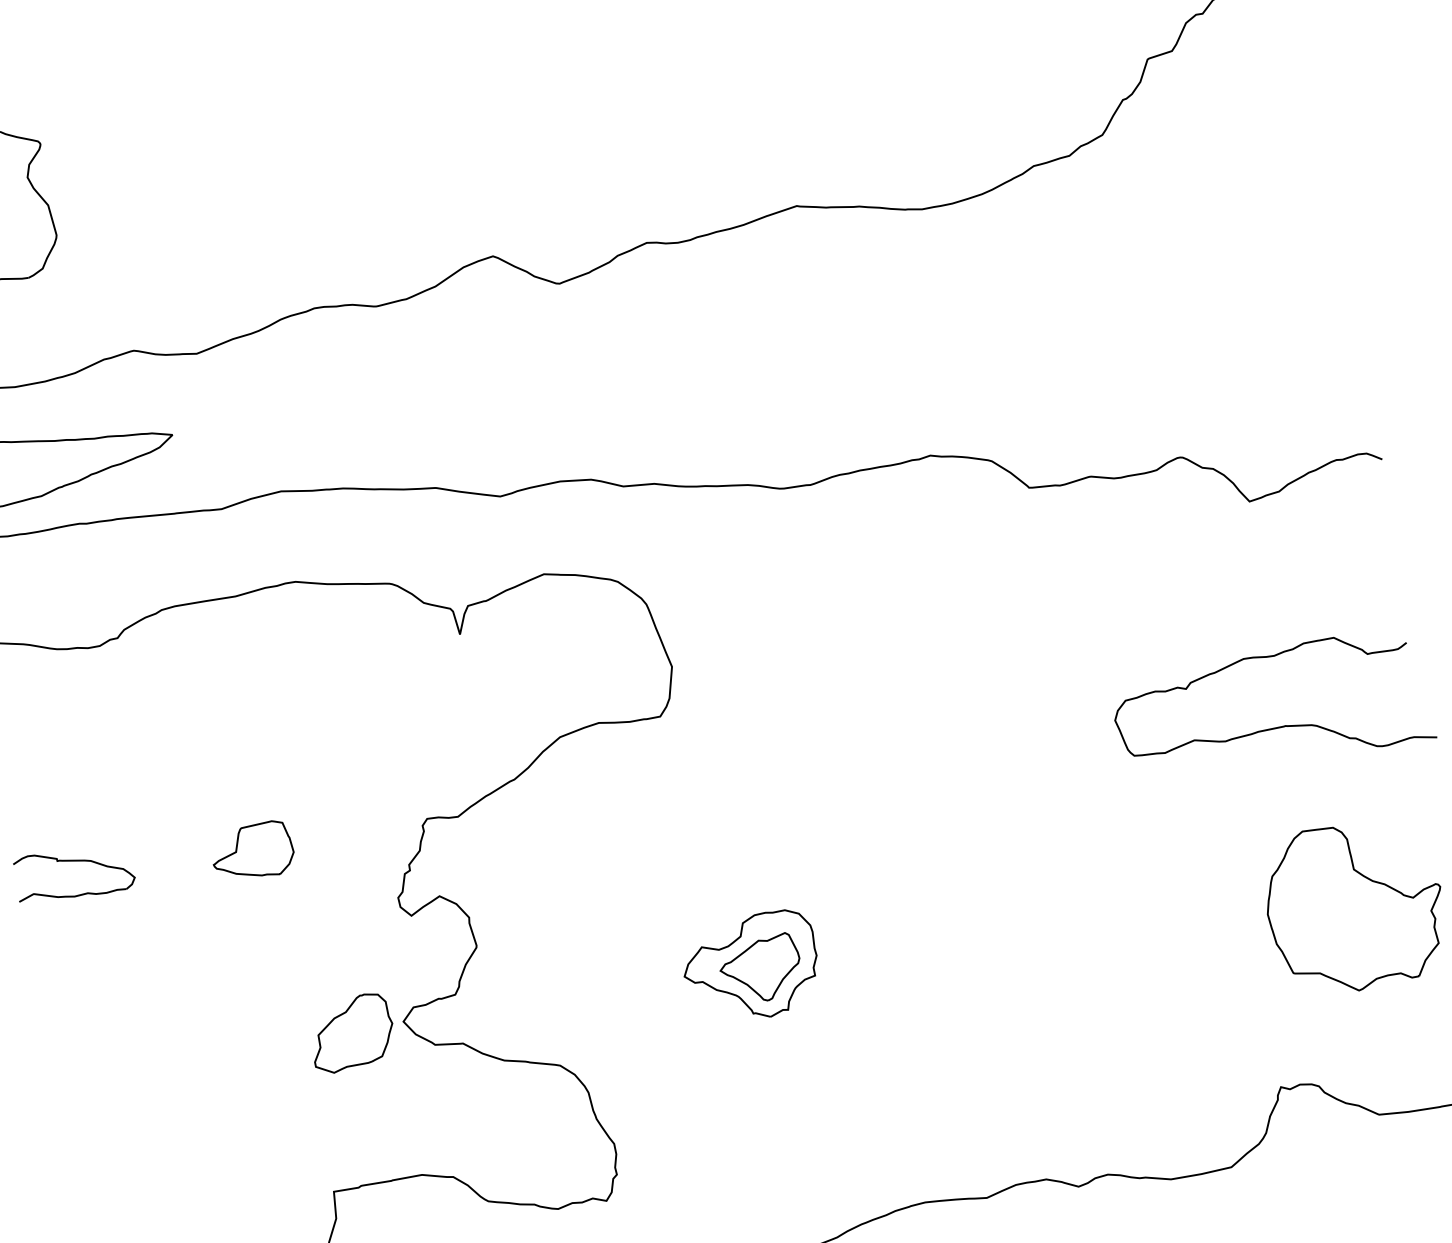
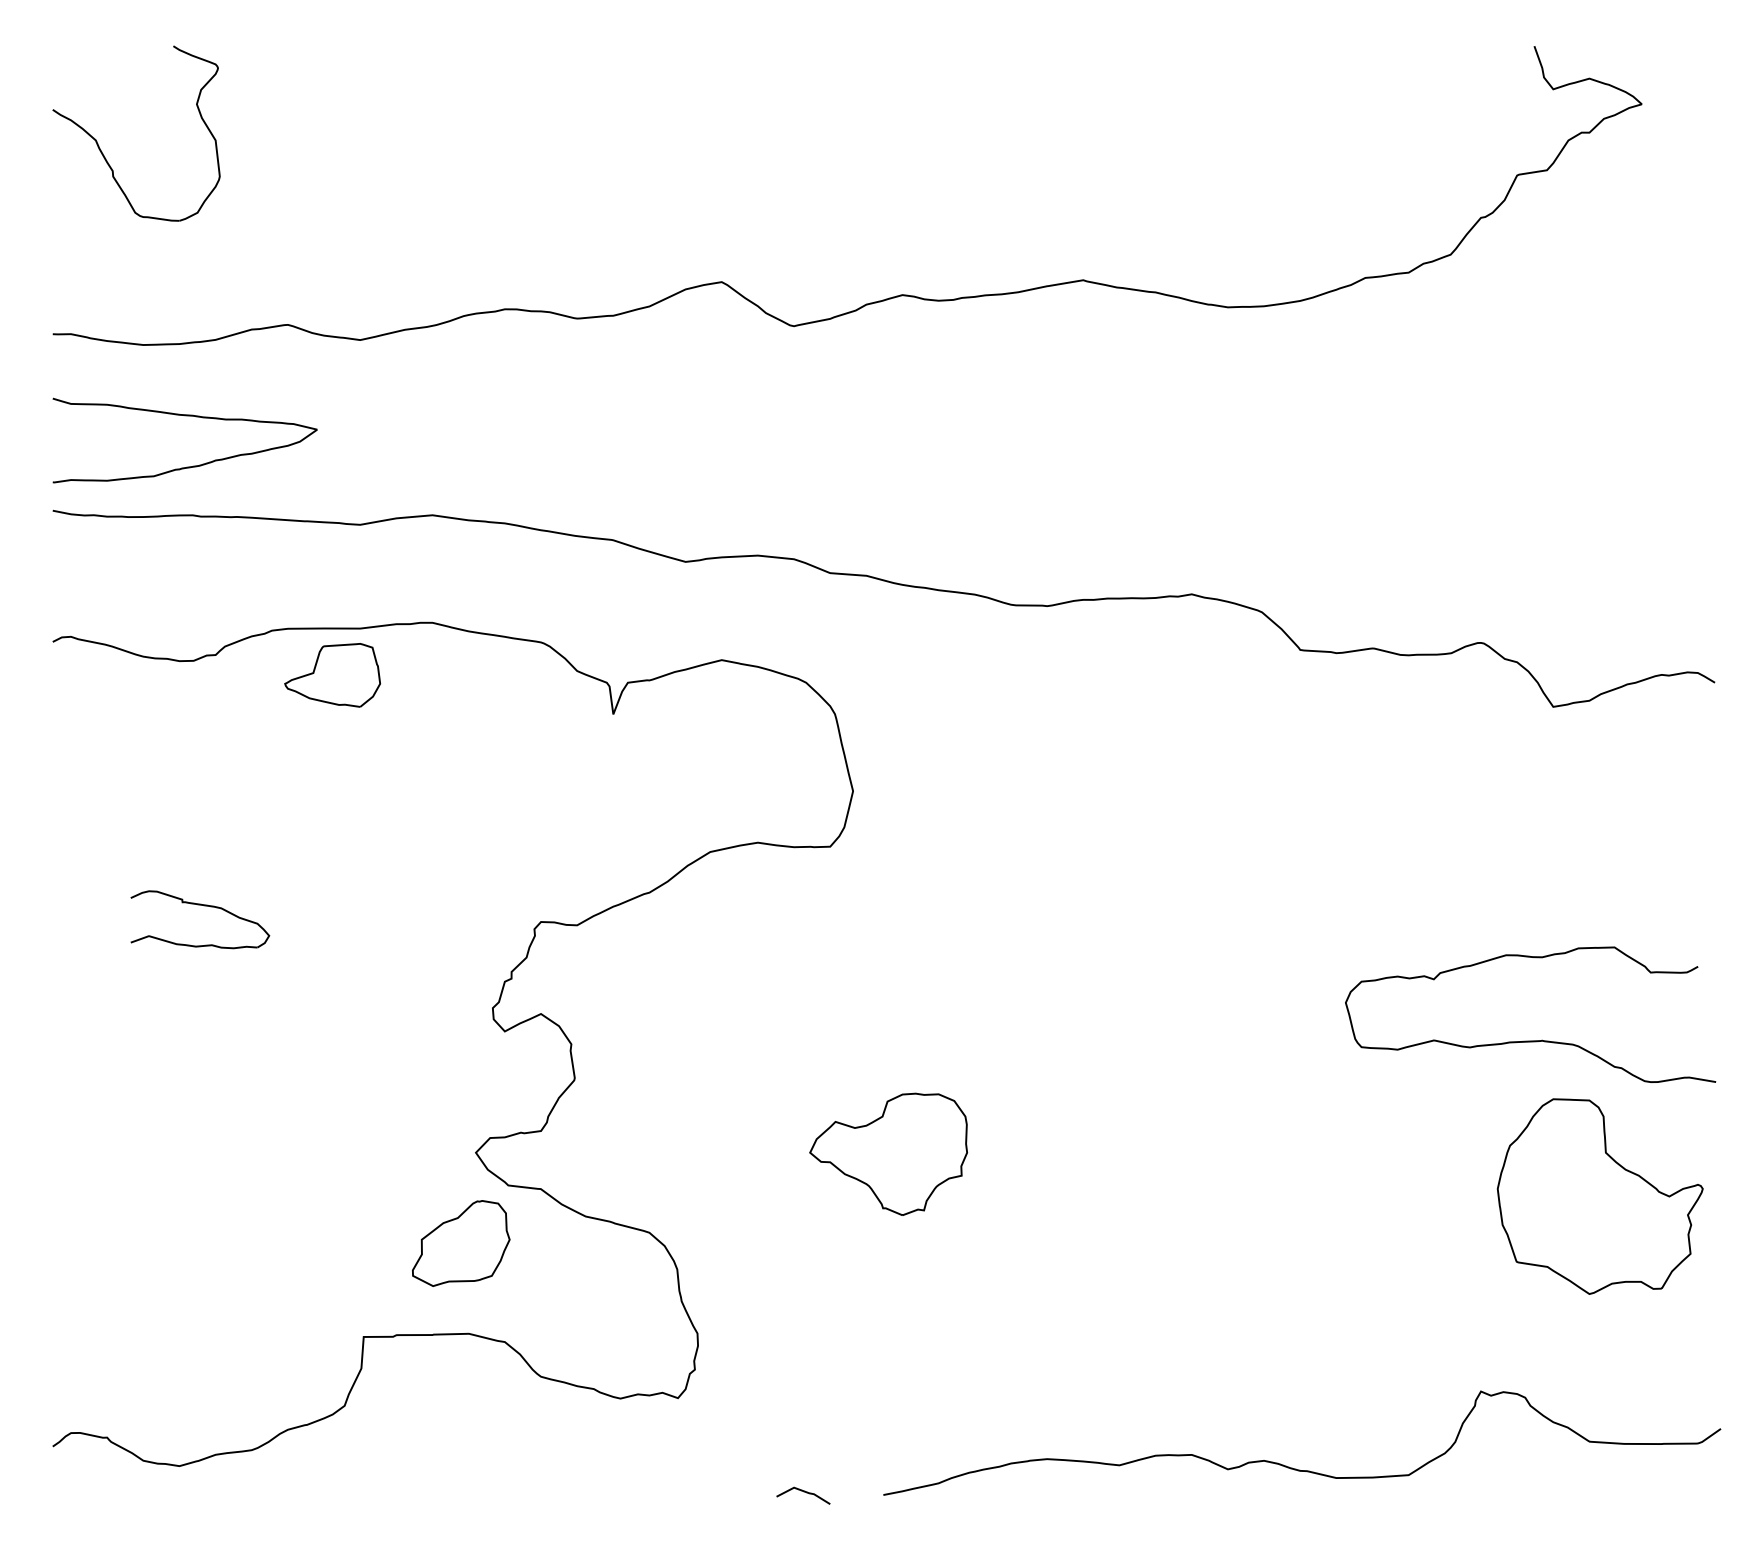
curve: (1275, 727) -> (1530, 1040), moved
part: (252, 851) -> (332, 675), moved
part: (76, 861) -> (204, 906), moved
part: (760, 968) -> (899, 1157), removed
part: (352, 1033) -> (461, 1243), moved

